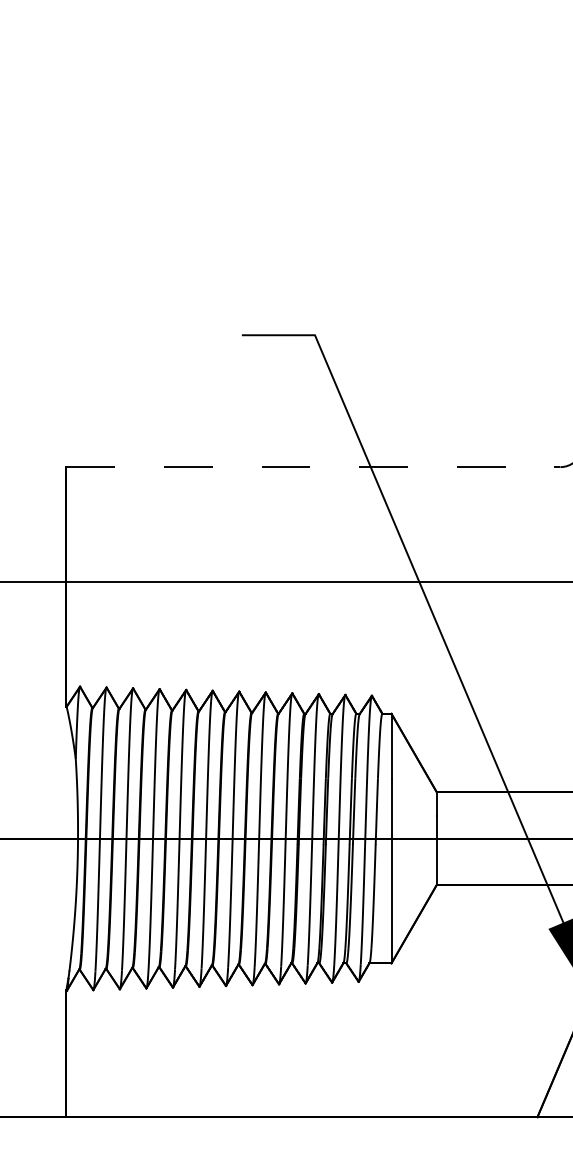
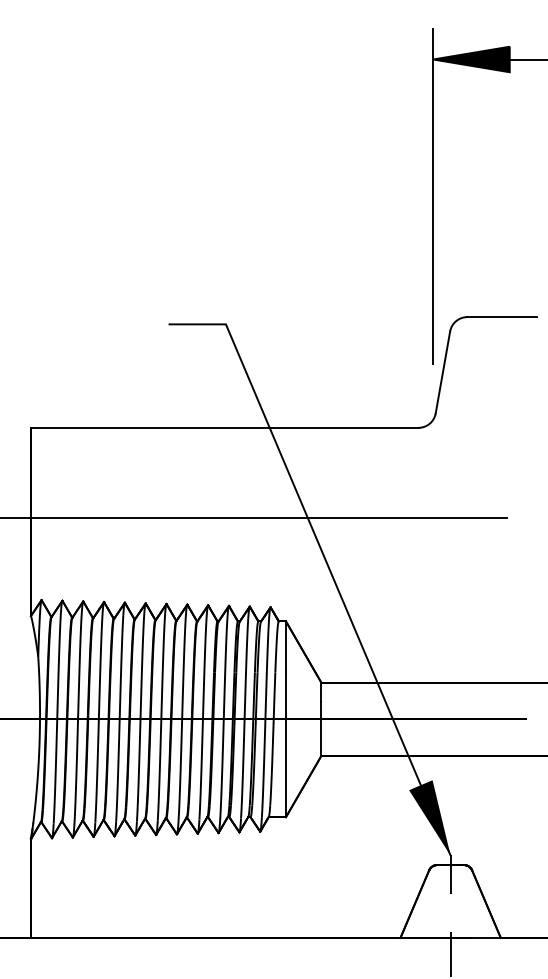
line: (313, 466) -> (224, 427), dashed -> solid

